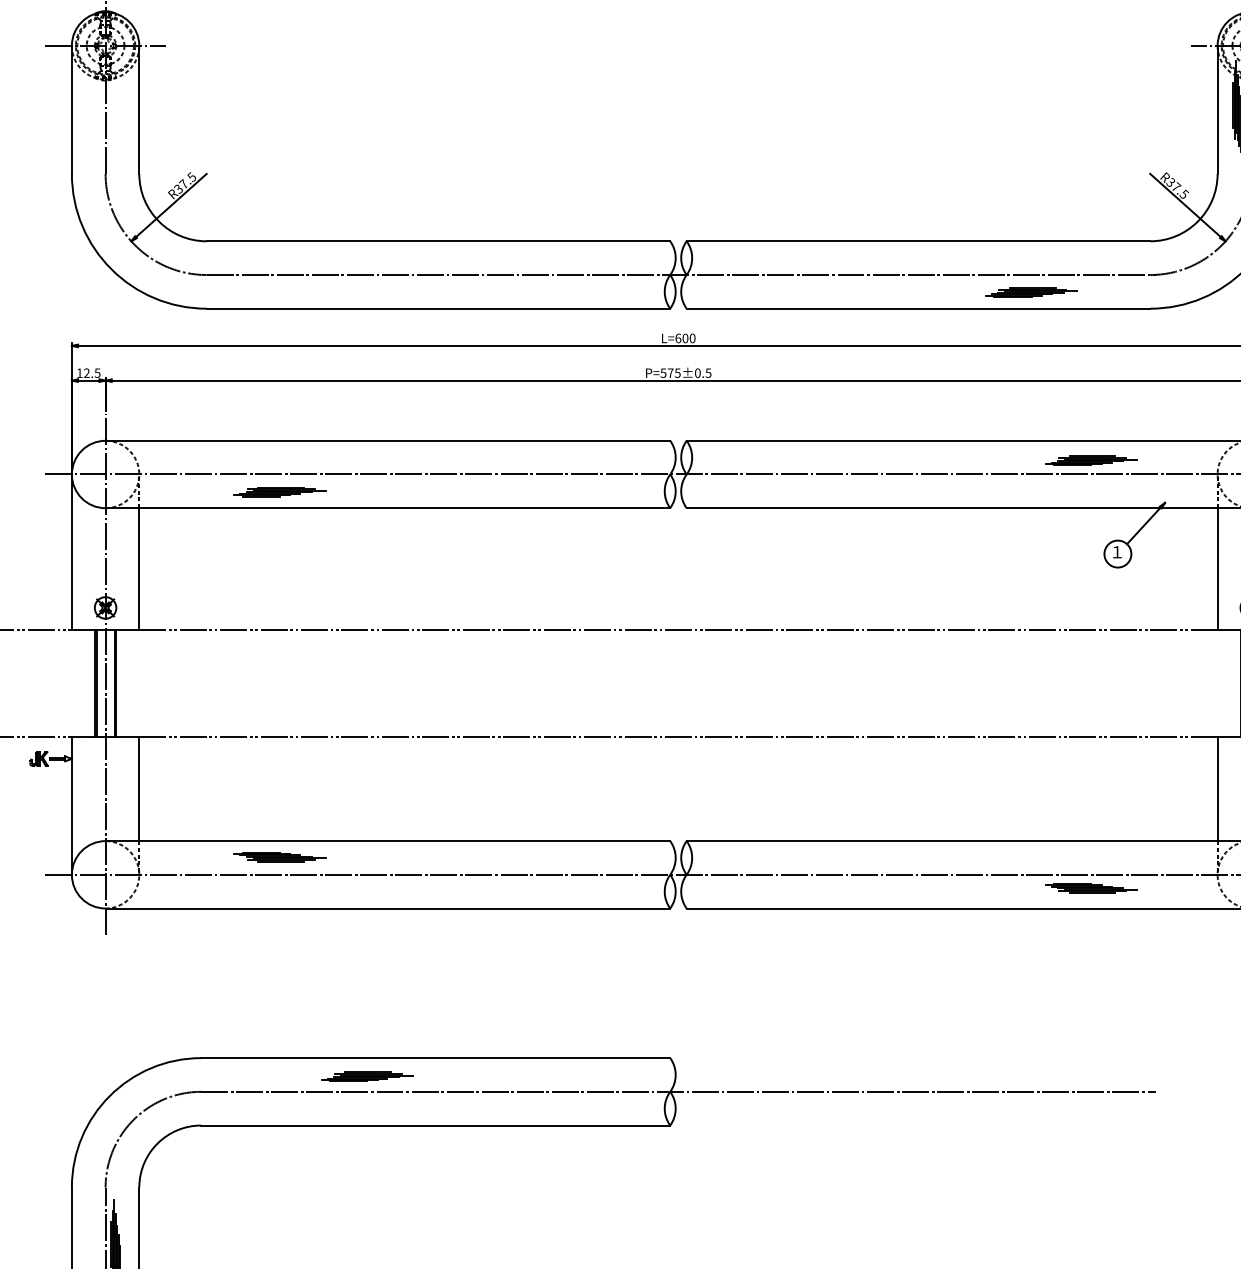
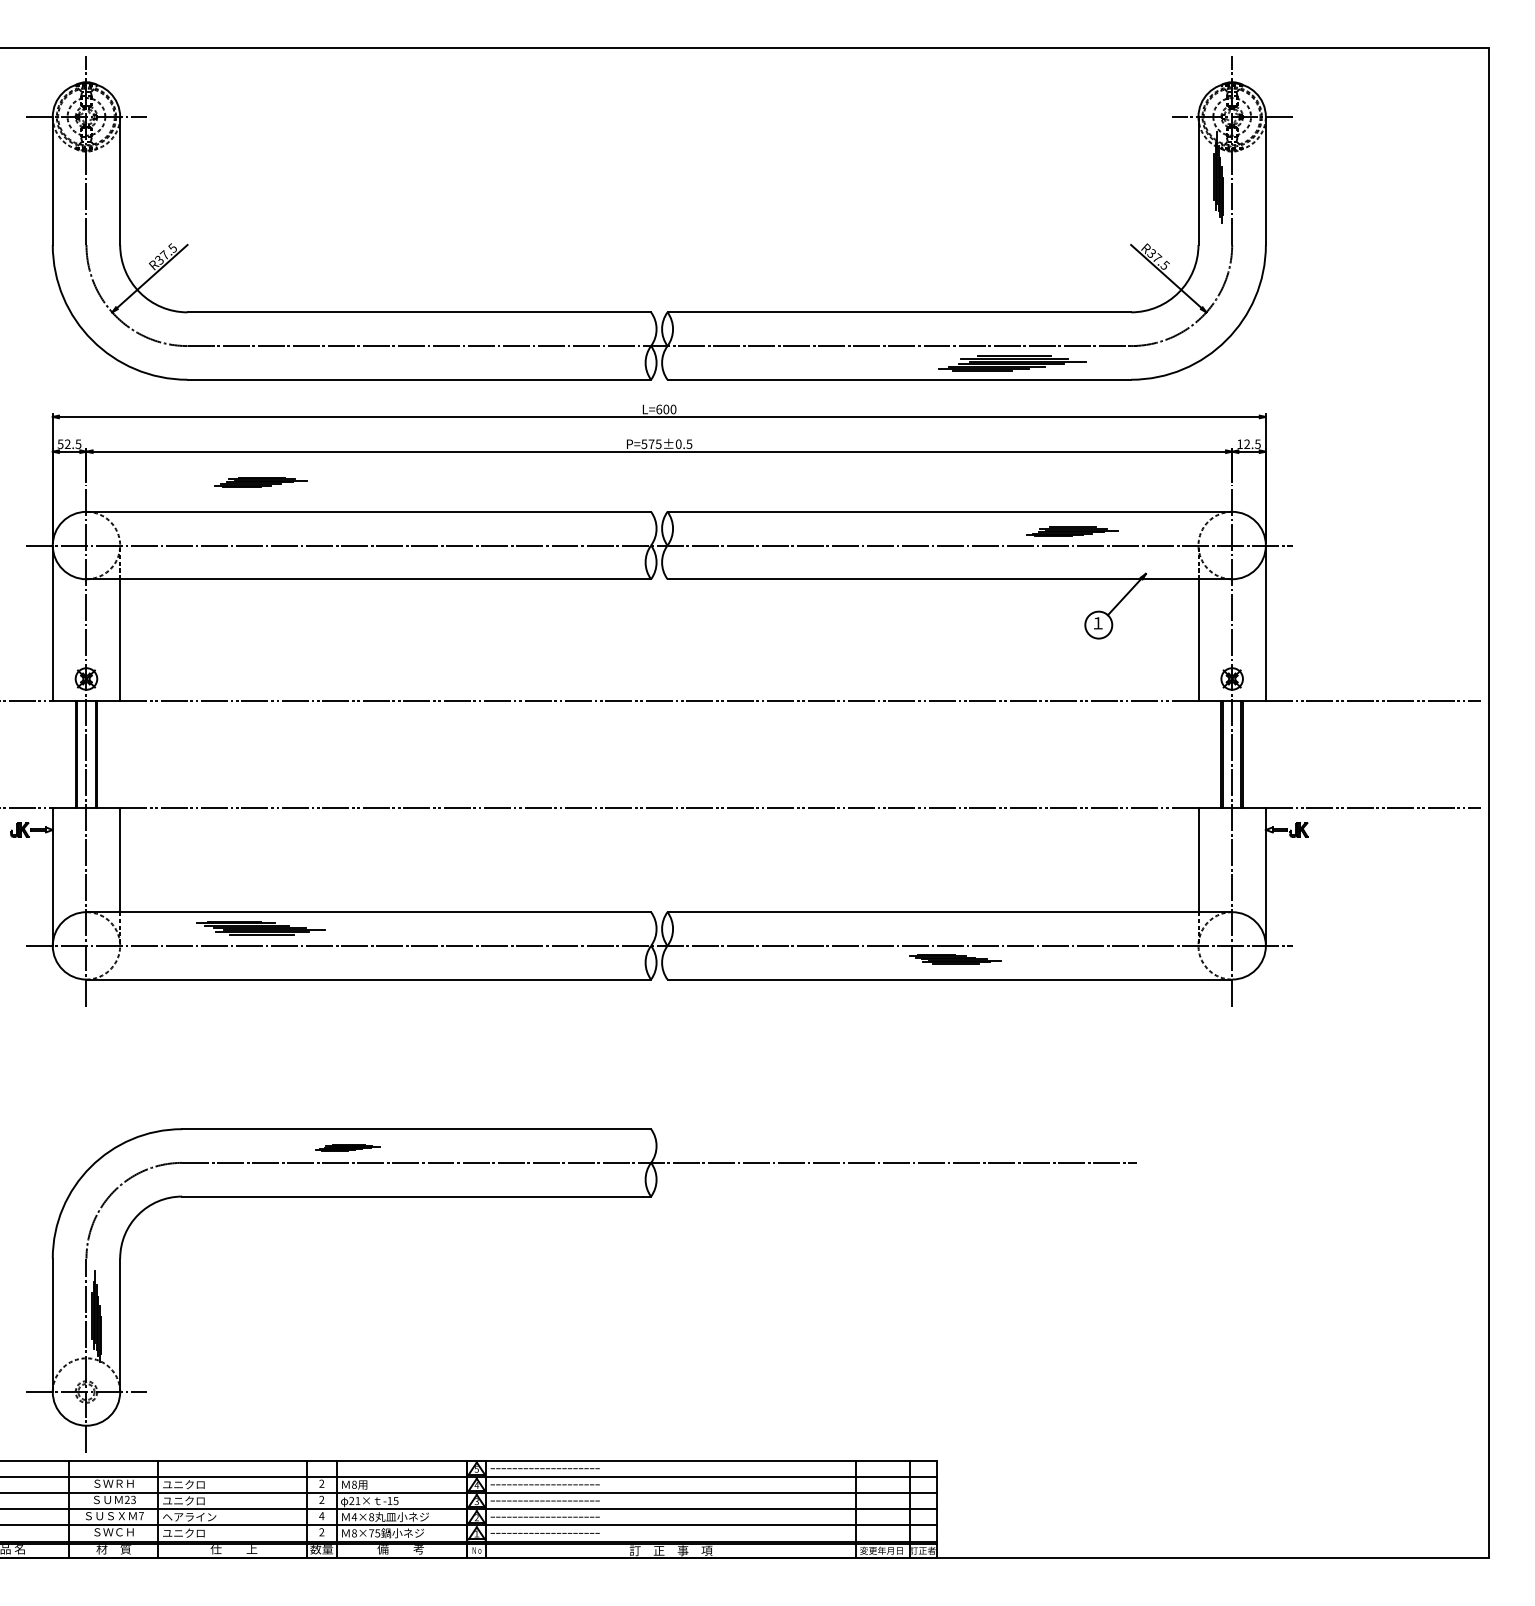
part: (1031, 292) -> (1012, 363), size x1.6
text: (79, 373) -> (60, 444), 12.5 -> 52.5
part: (279, 492) -> (260, 482), moved
part: (279, 857) -> (260, 928), size x1.4
part: (1091, 888) -> (955, 959), moved
part: (366, 1076) -> (347, 1147), size x0.7

